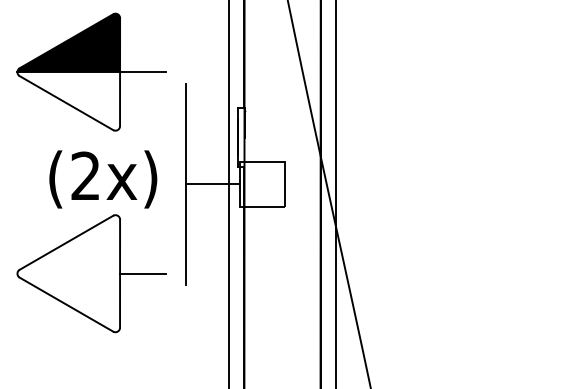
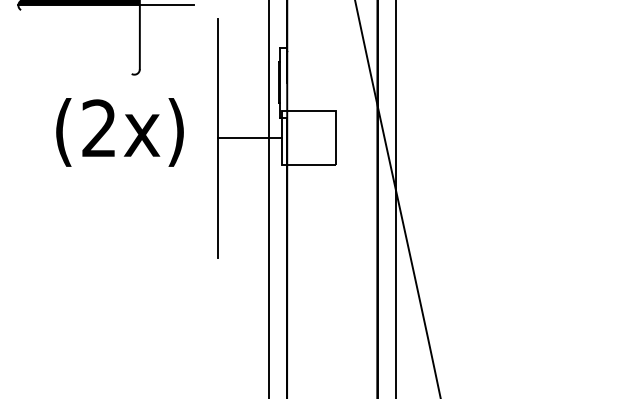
line: (66, 103) -> (76, 42), removed
part: (91, 273) -> (106, 243), removed

